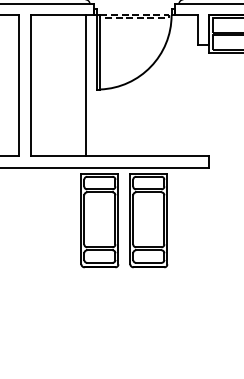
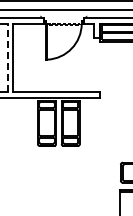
line: (18, 85) -> (7, 57), solid -> dashed
line: (86, 85) -> (40, 57), removed

